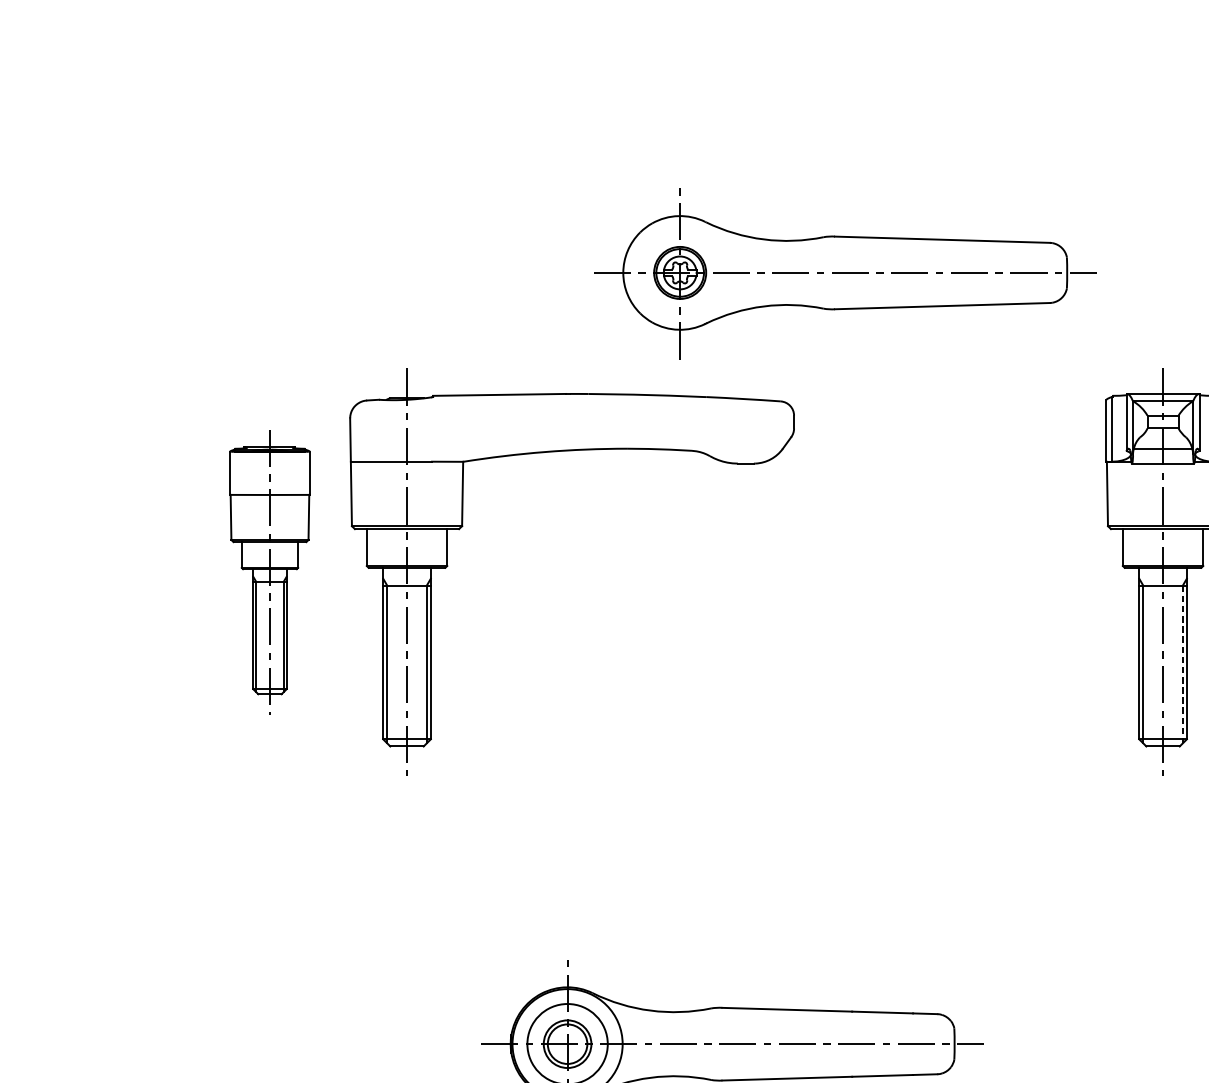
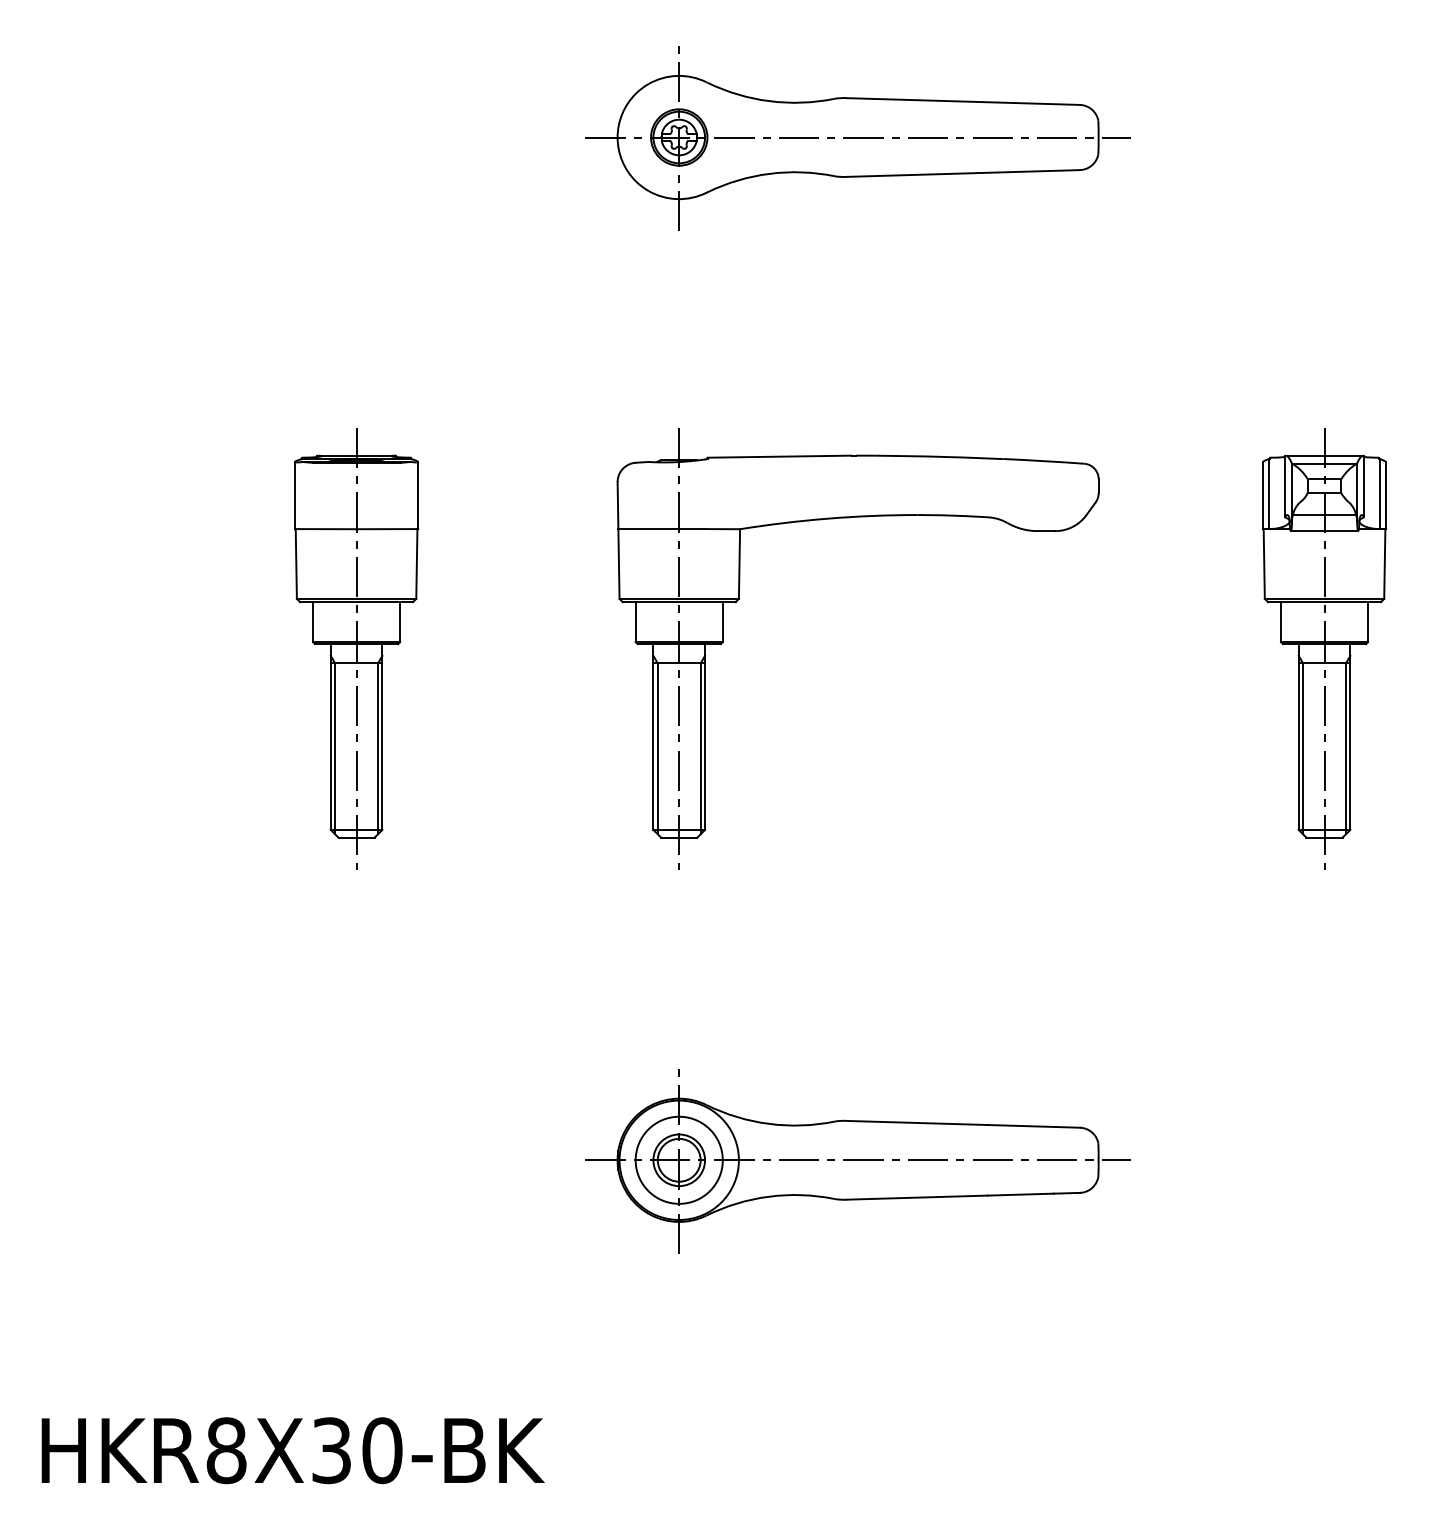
part: (844, 273) -> (857, 138), moved
part: (462, 526) -> (739, 599), moved
part: (269, 571) -> (356, 648), size x1.43
line: (1182, 665) -> (1345, 749), dashed -> solid

